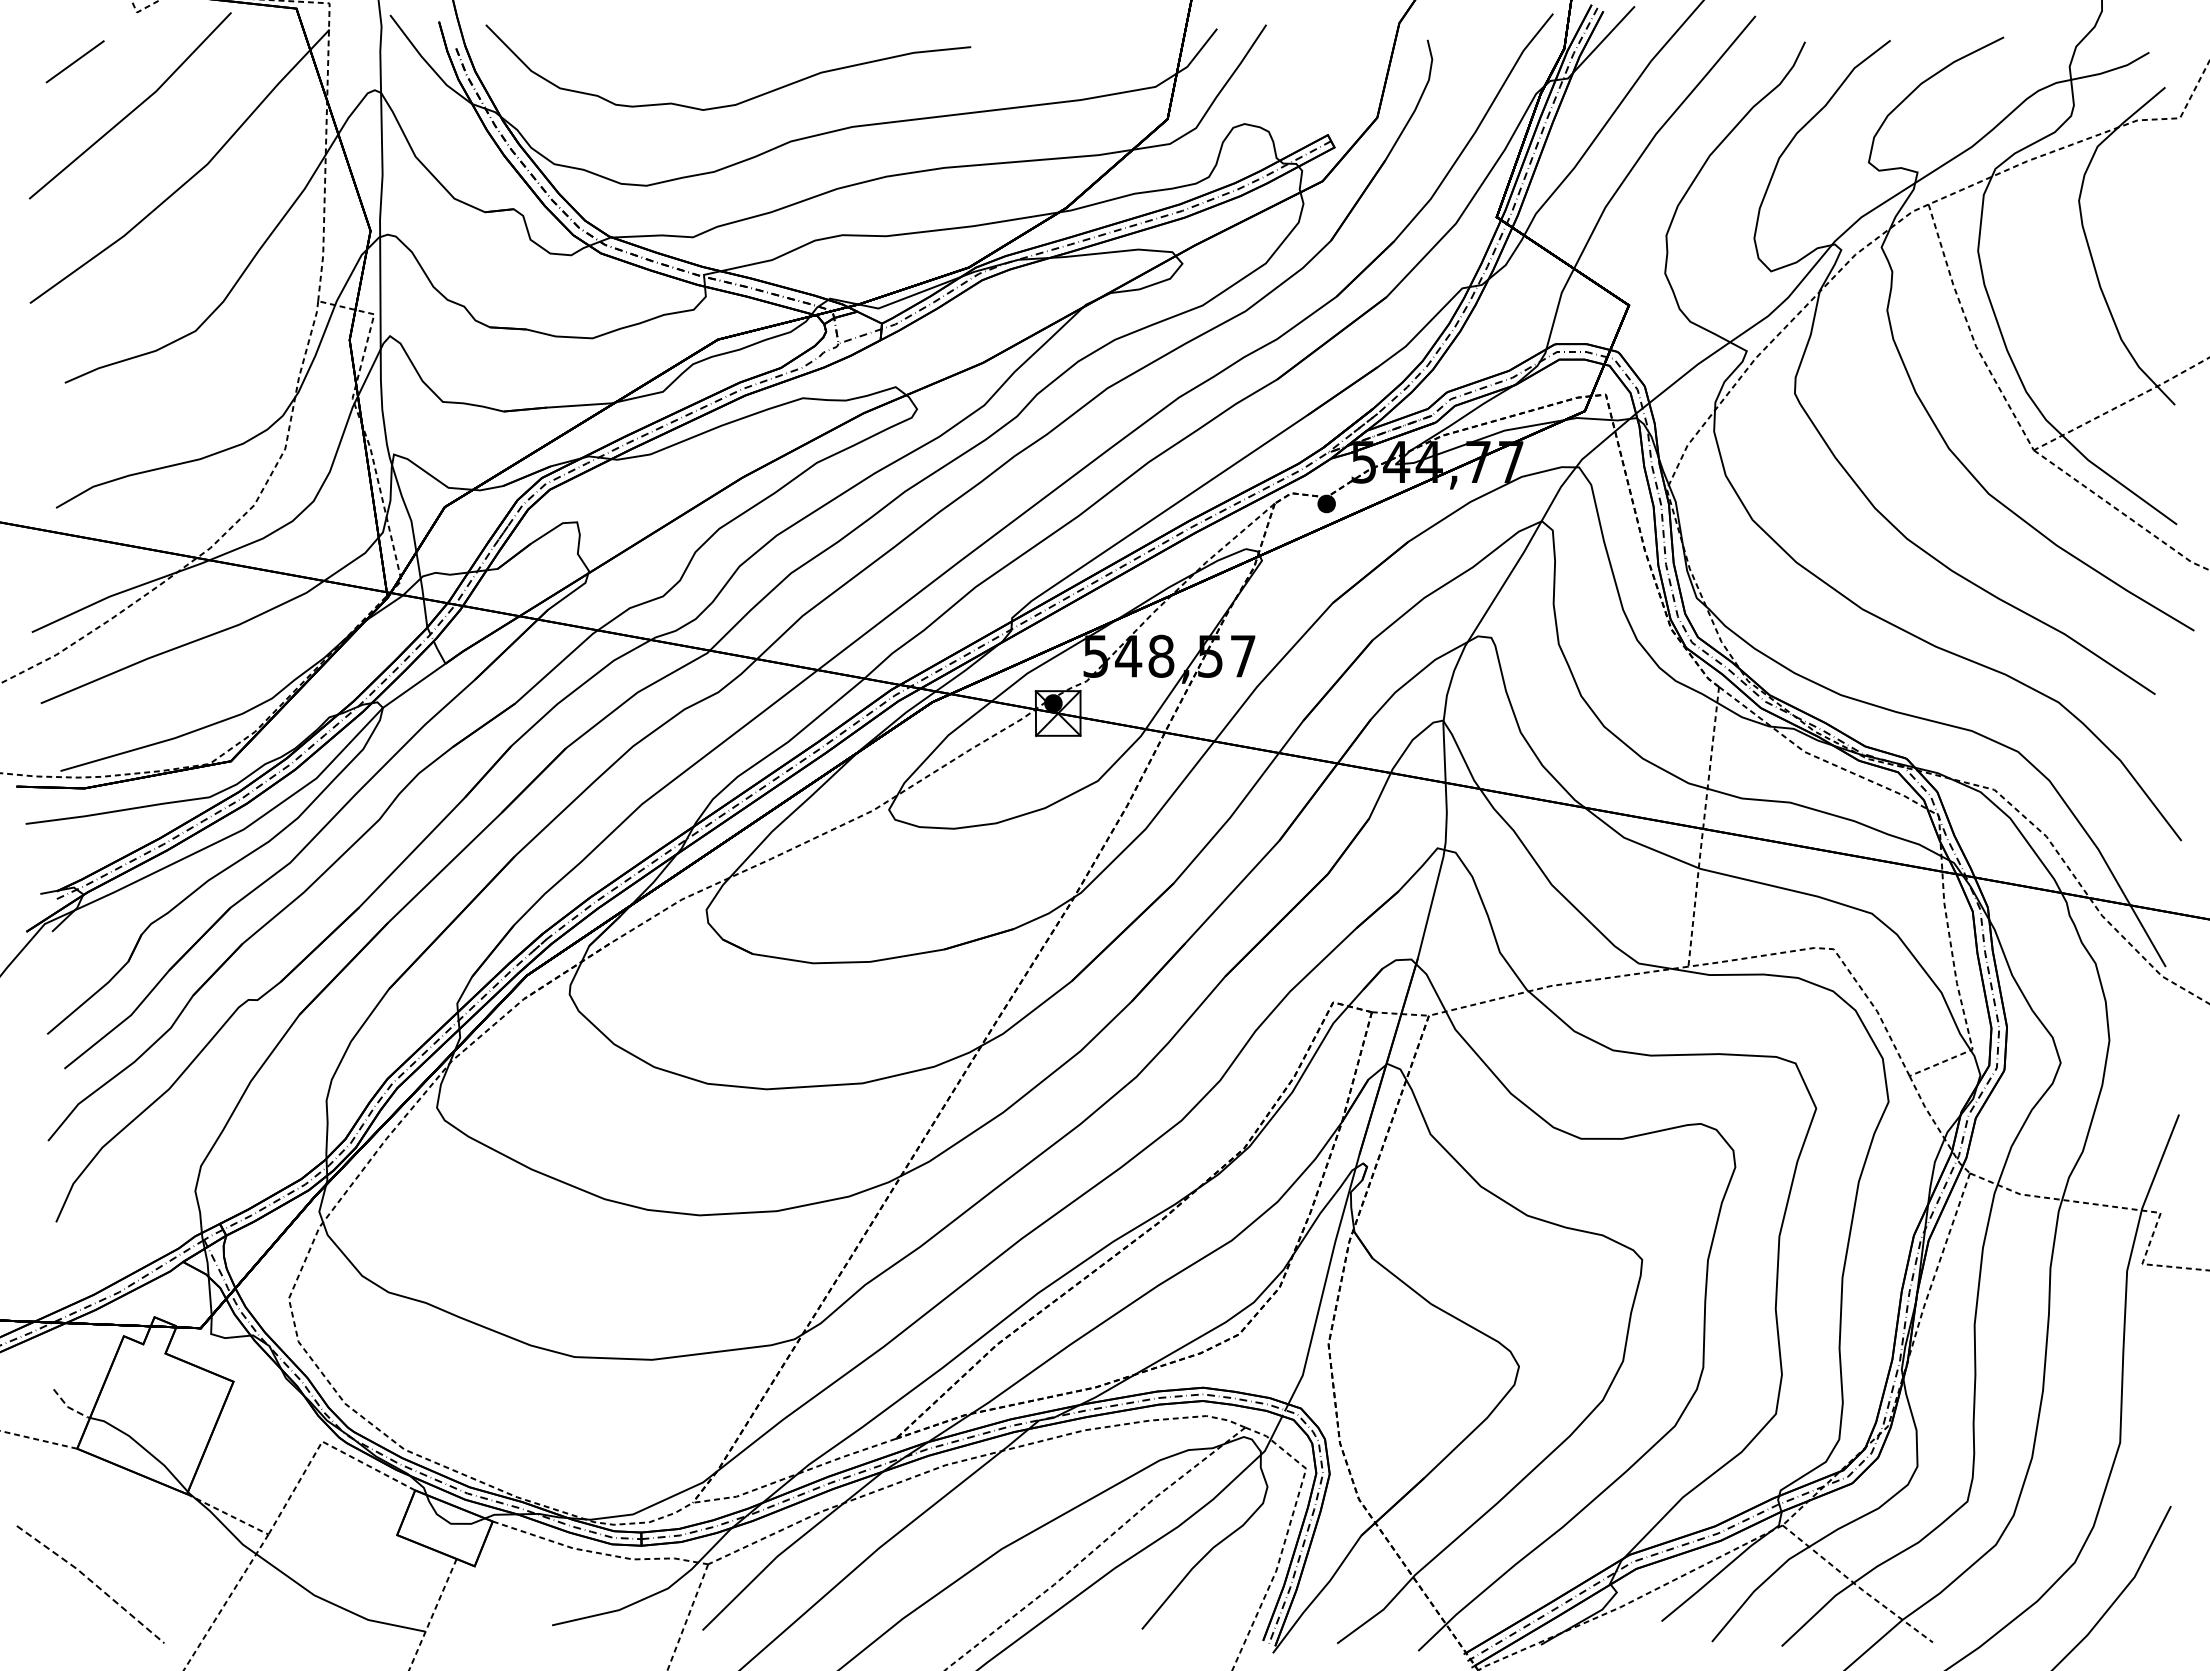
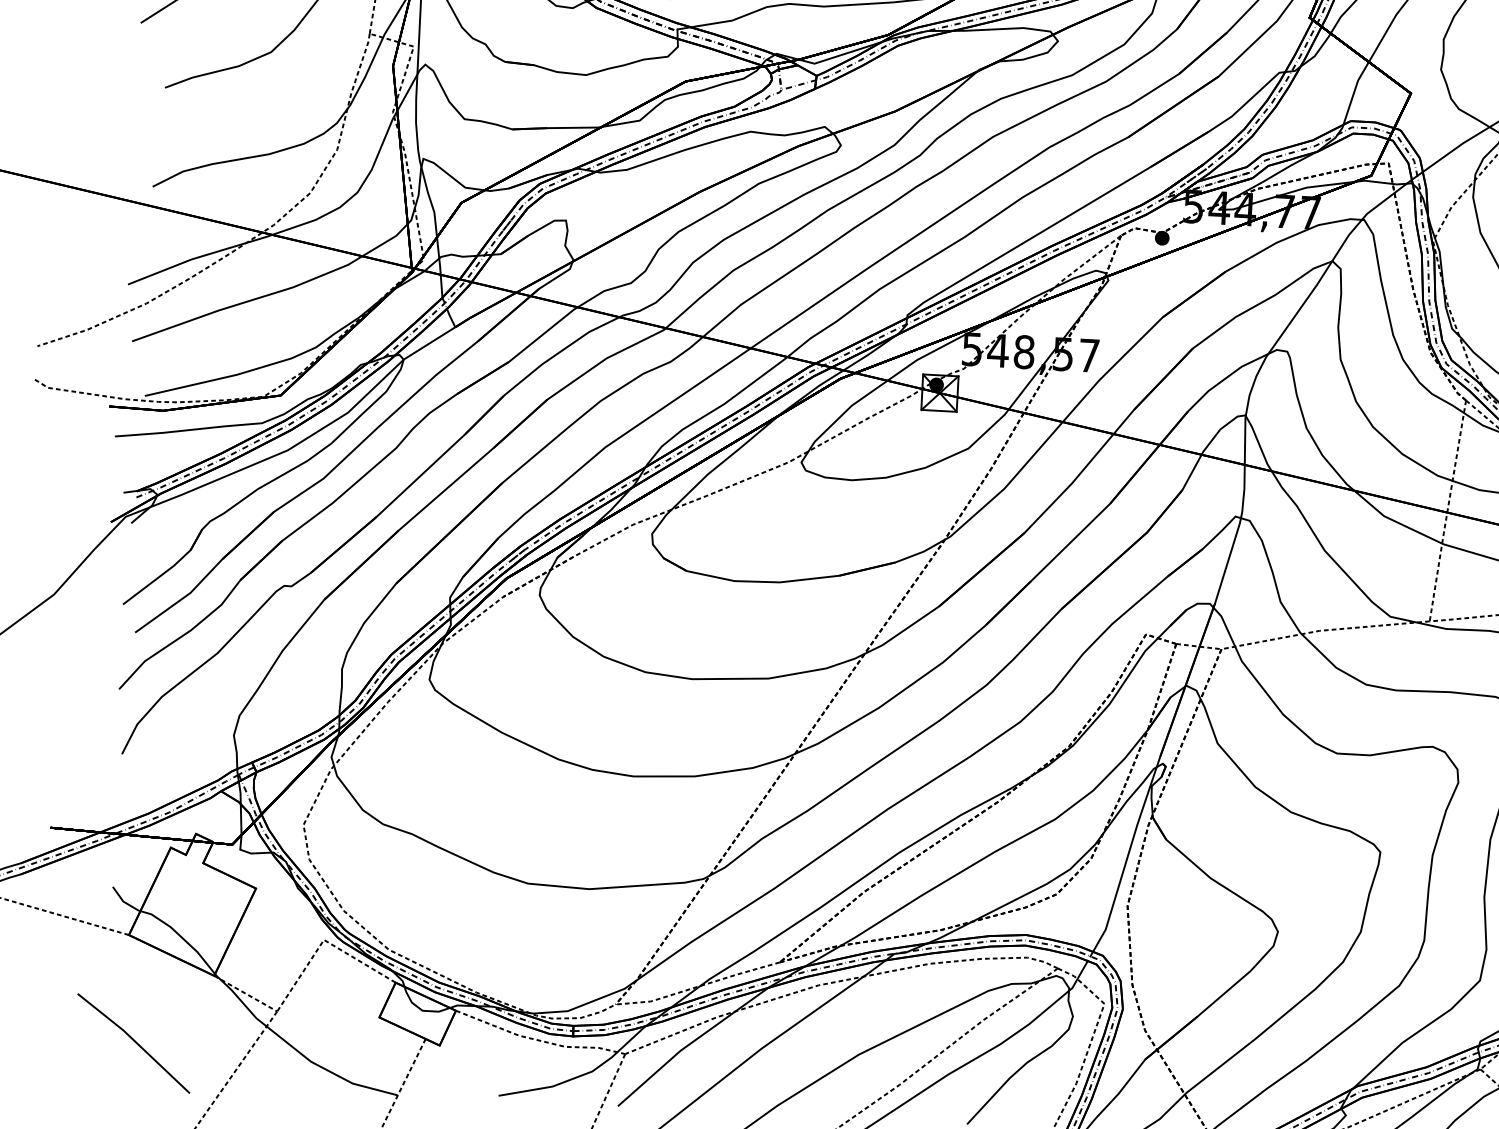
line: (69, 1407) -> (124, 901), dashed -> solid
line: (92, 1582) -> (135, 1041), dashed -> solid

